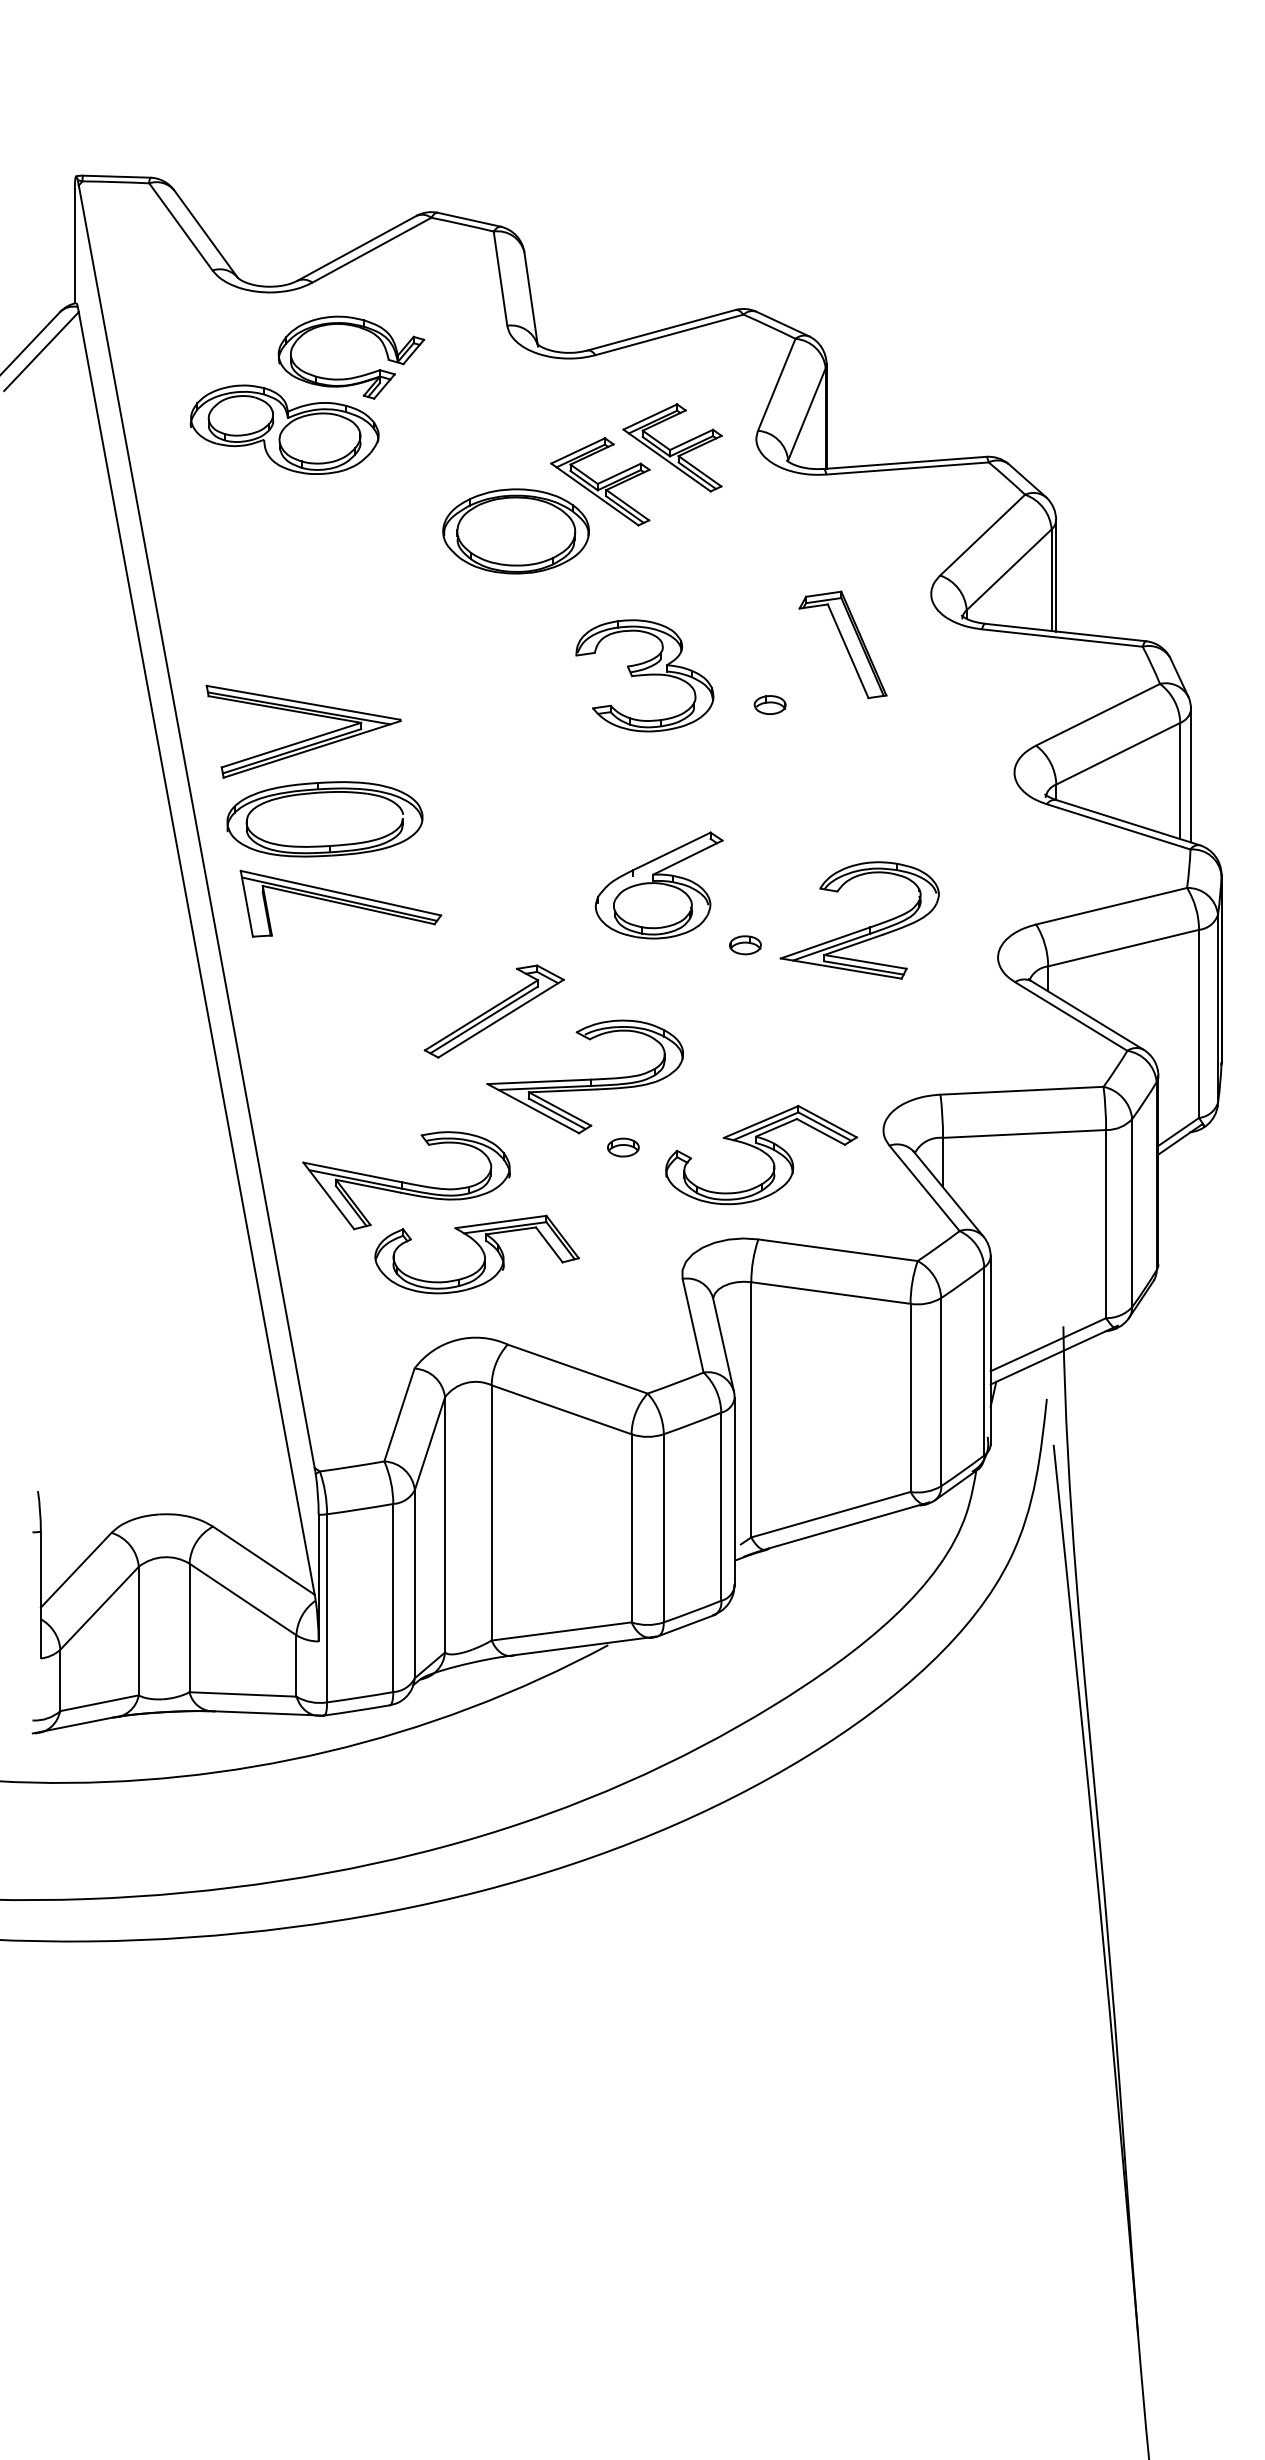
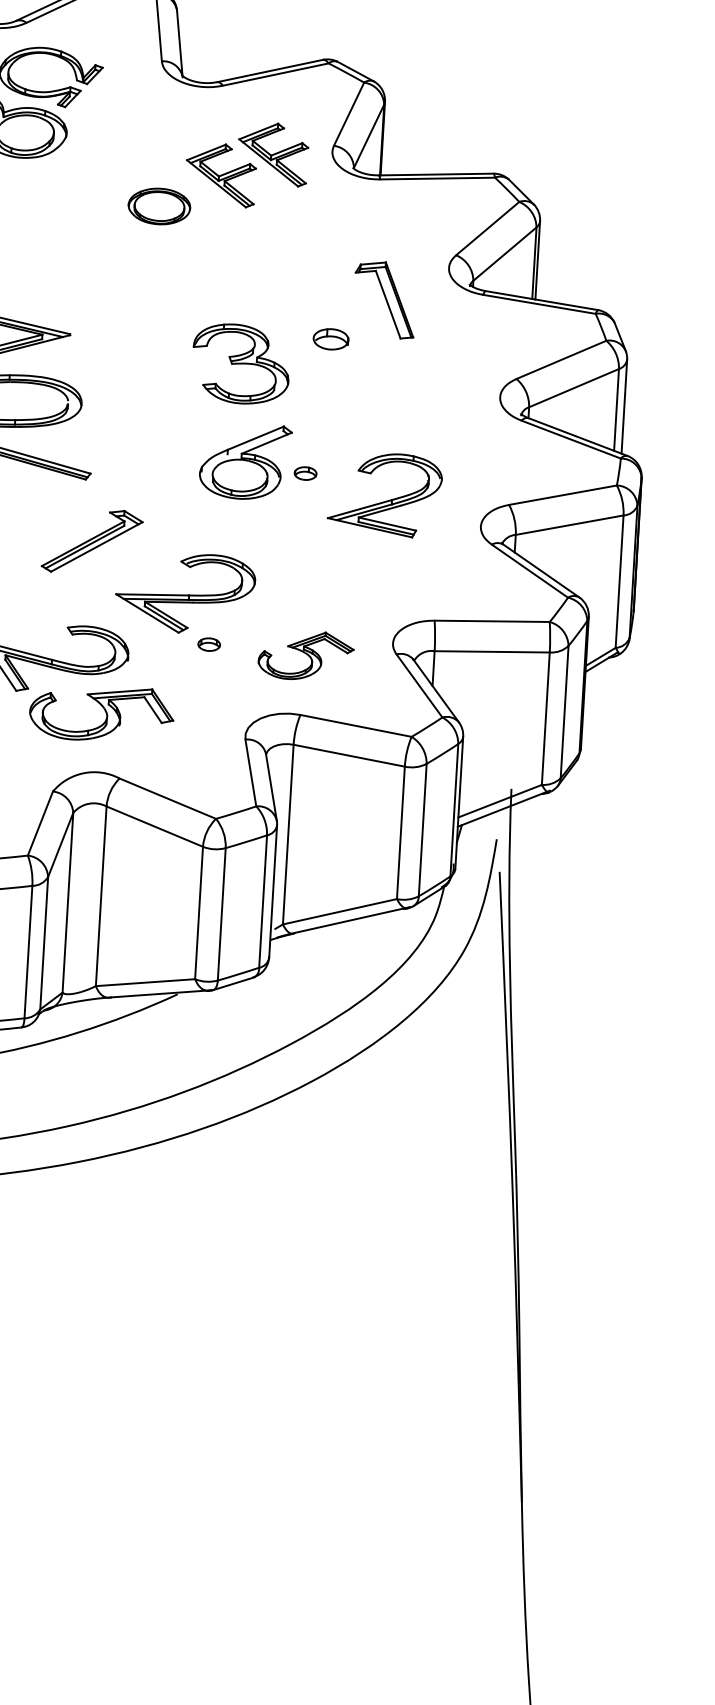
part: (515, 531) -> (159, 206), size x0.6
part: (644, 675) -> (240, 363), moved
part: (769, 704) -> (330, 338), size x1.6
part: (745, 945) -> (305, 473), moved
part: (493, 1011) -> (91, 541), moved
part: (761, 1155) -> (306, 656), size x0.7

